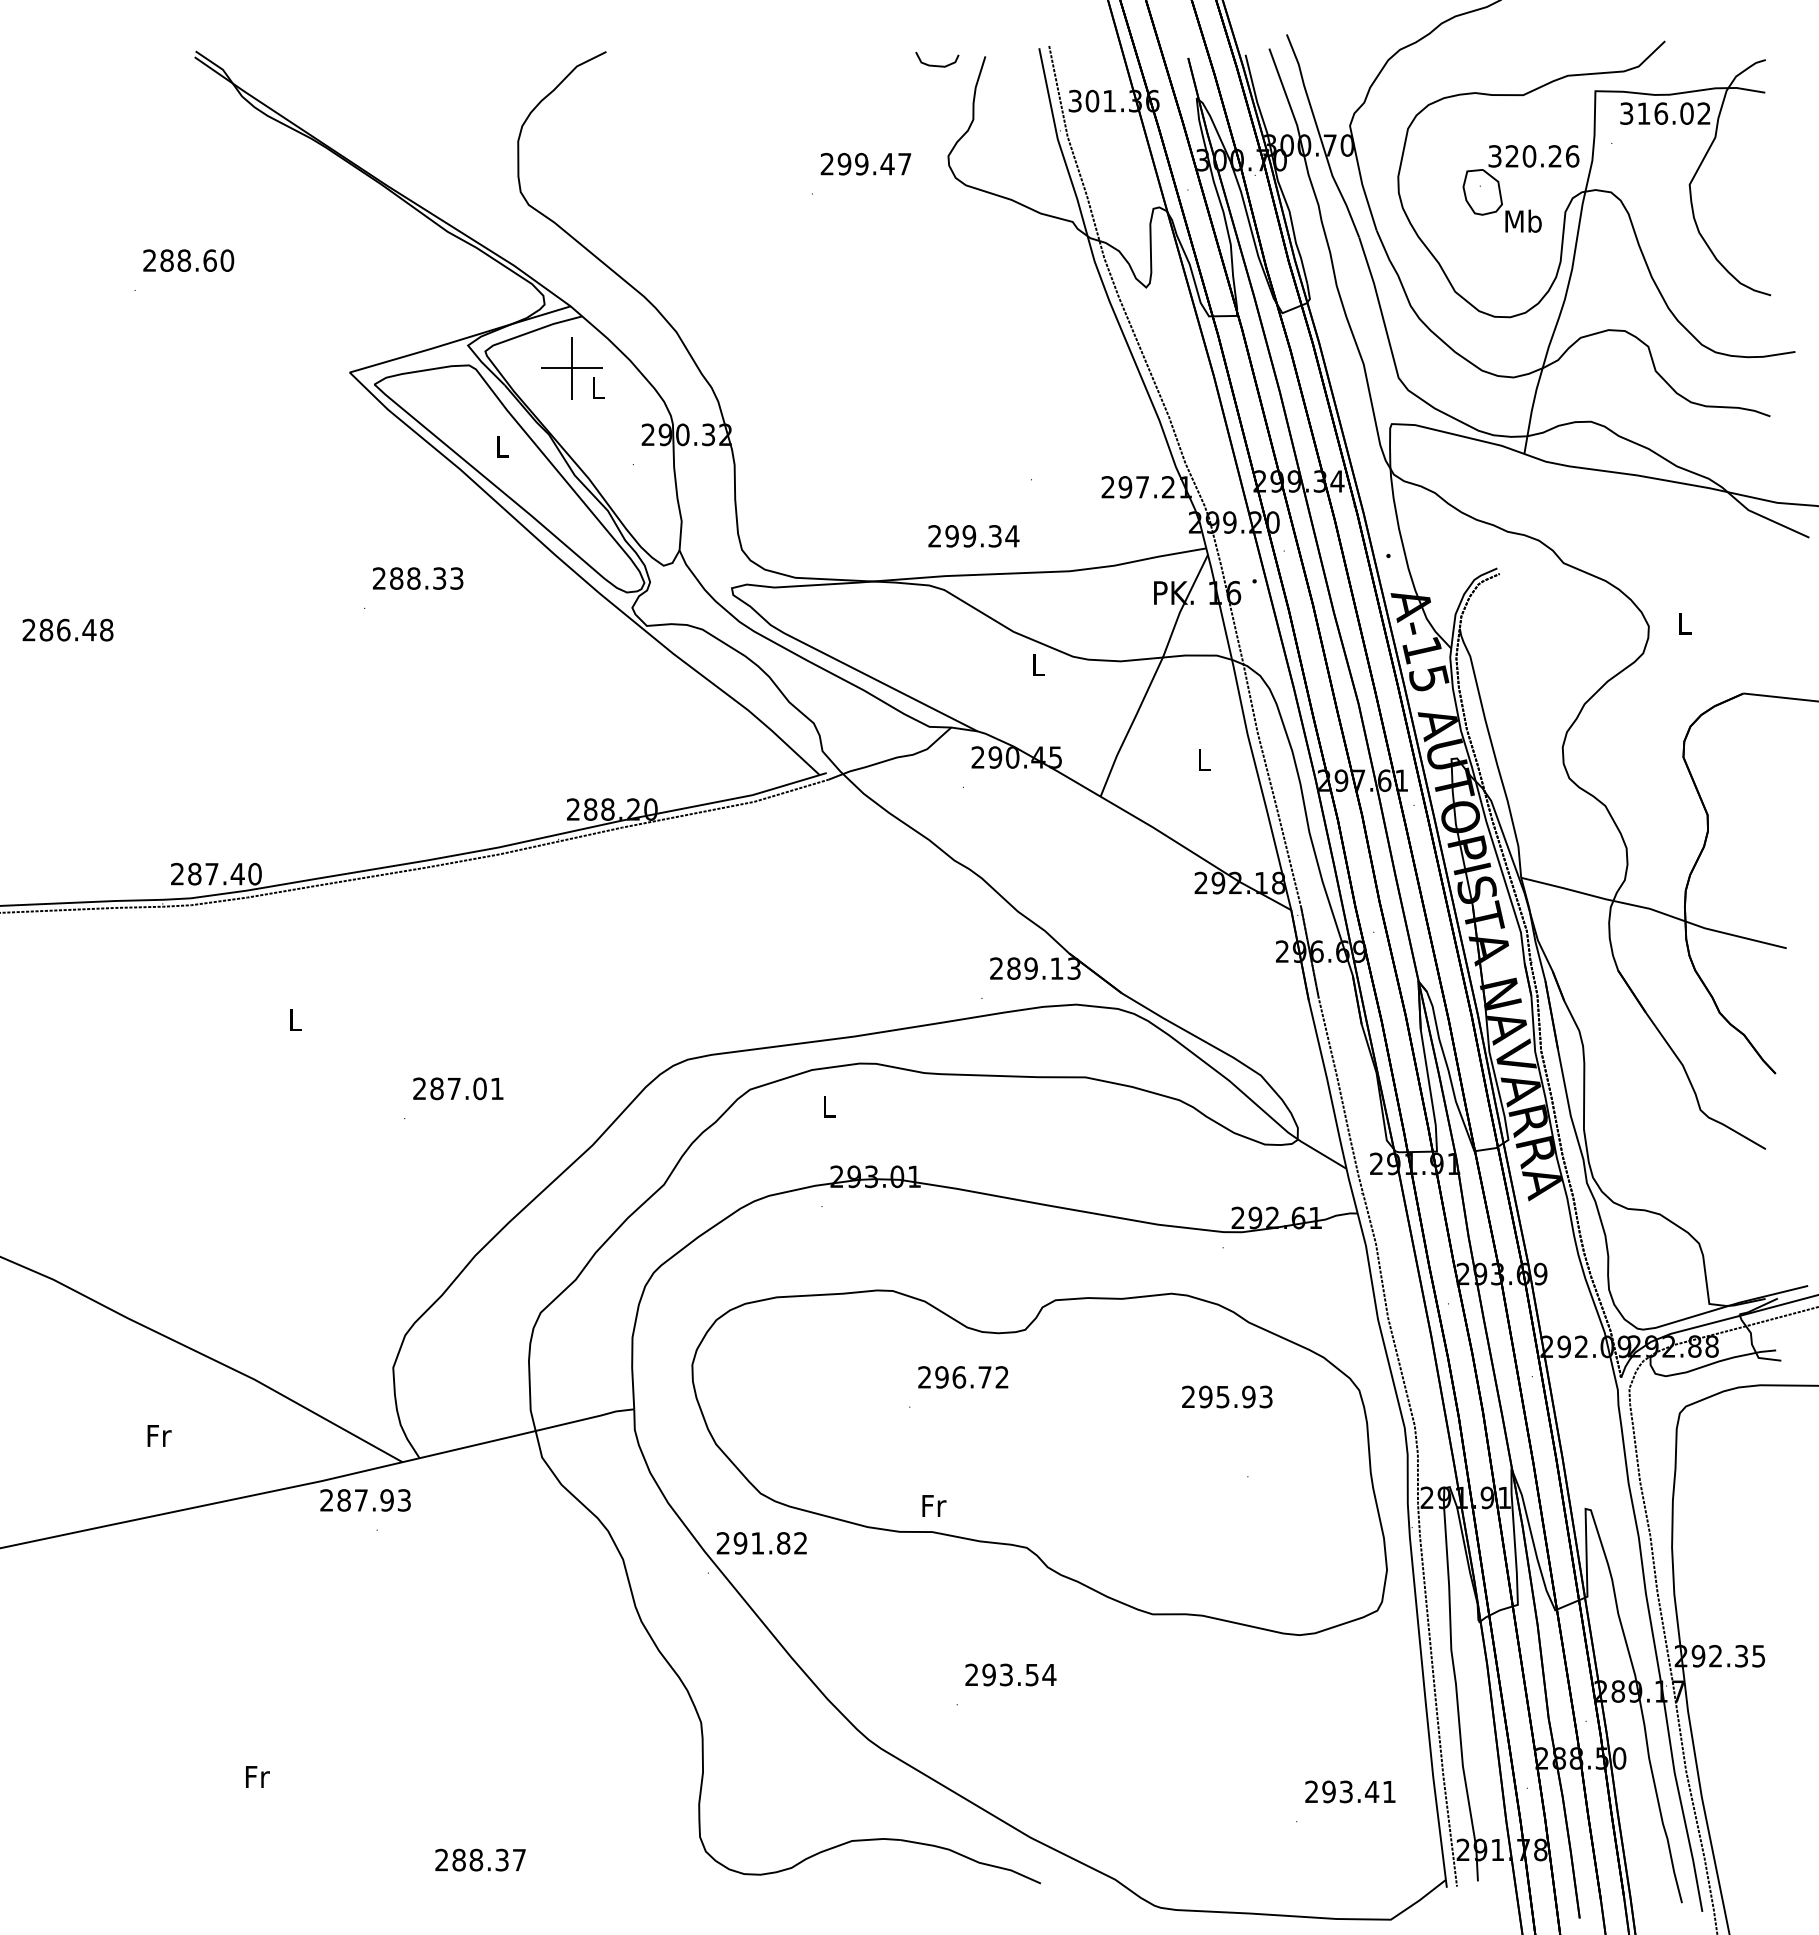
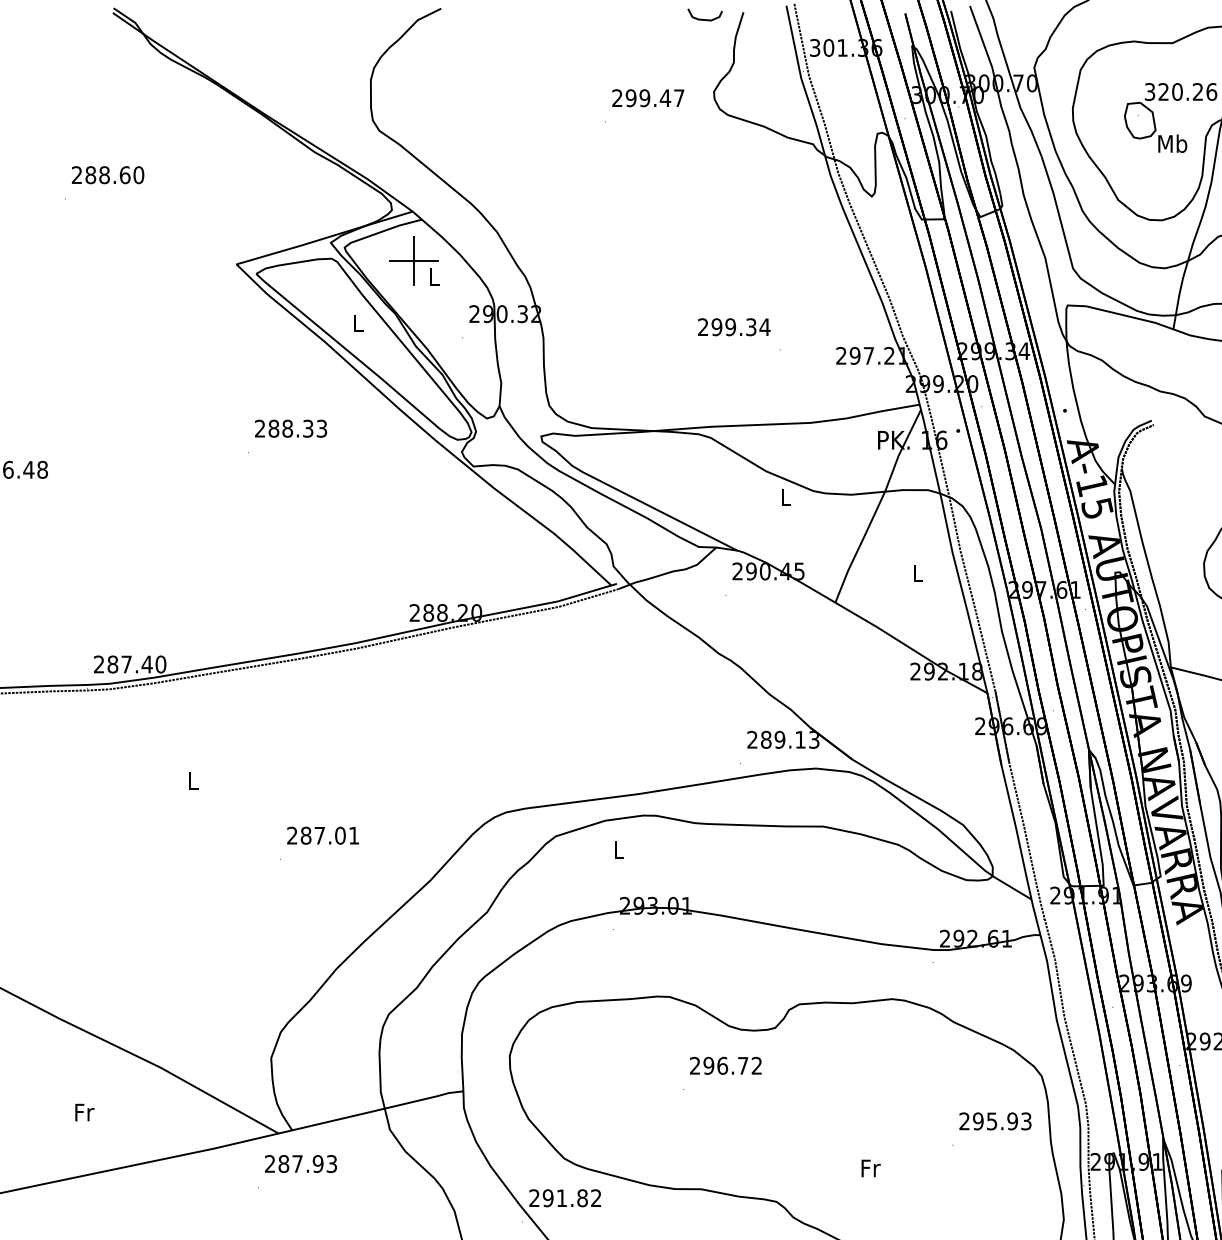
text: (973, 536) -> (734, 327), moved
text: (1227, 1396) -> (995, 1120), moved
text: (365, 1500) -> (300, 1164), moved
text: (934, 1505) -> (871, 1168), moved

